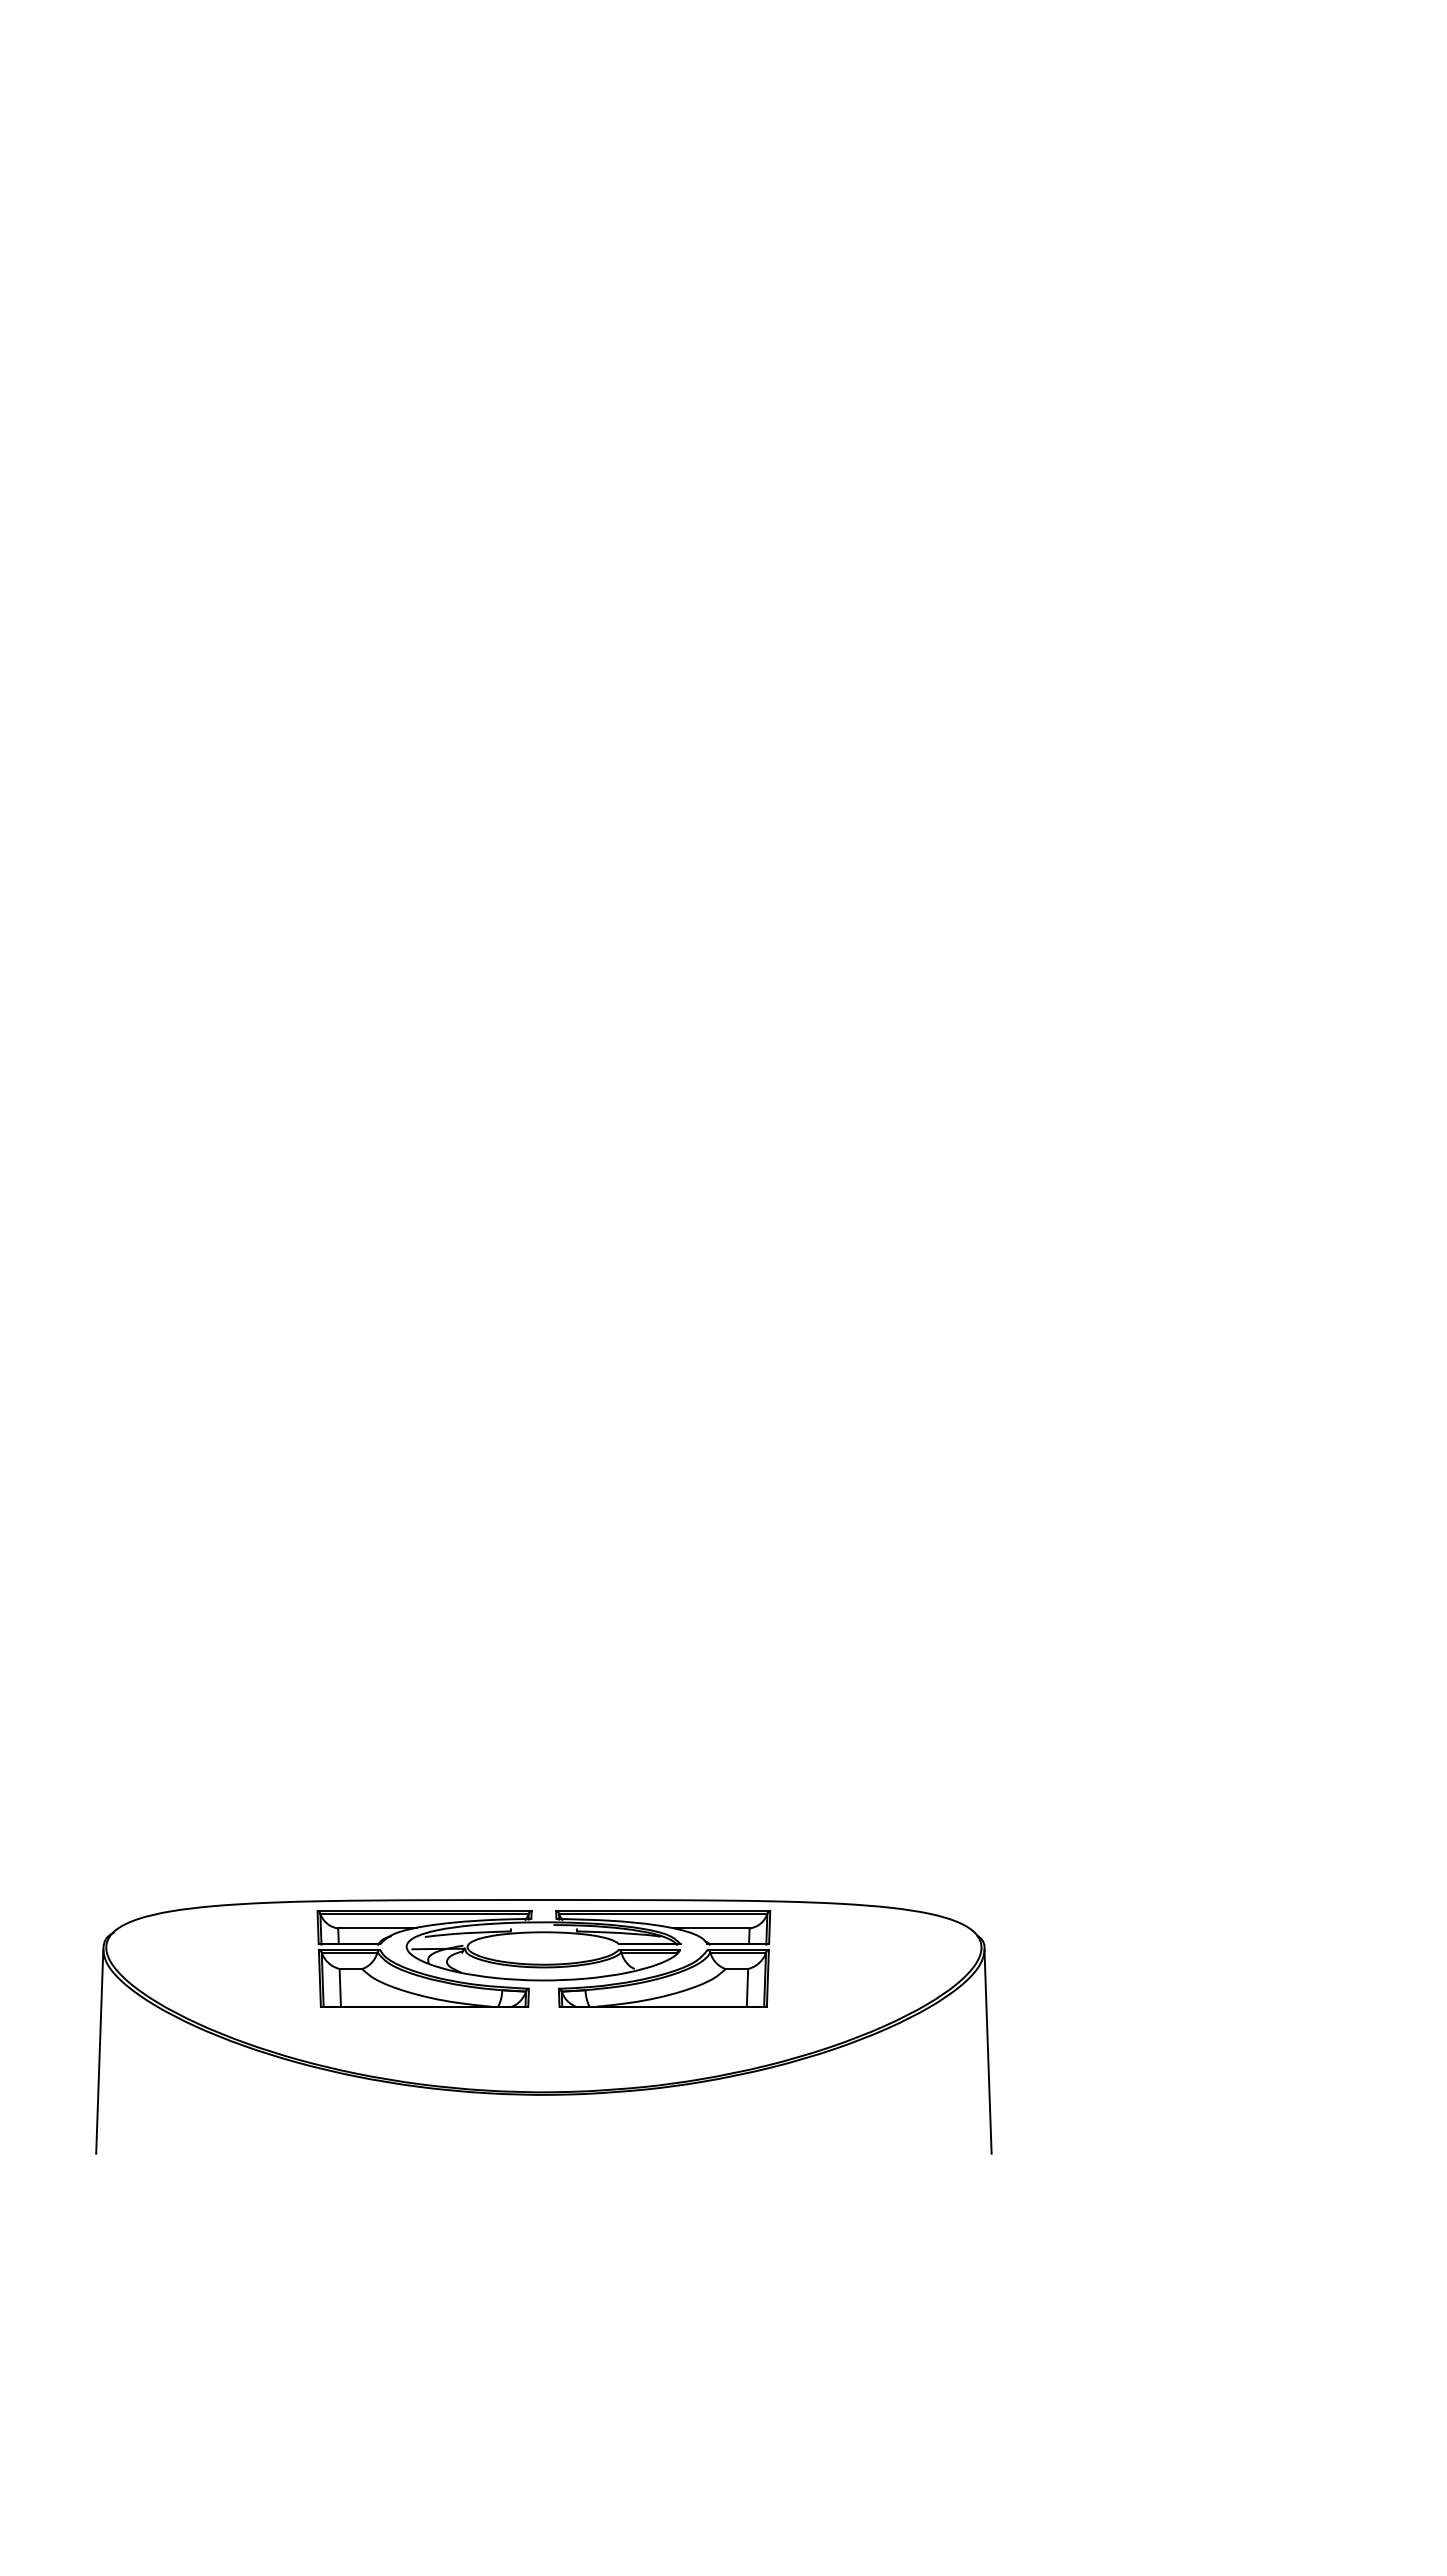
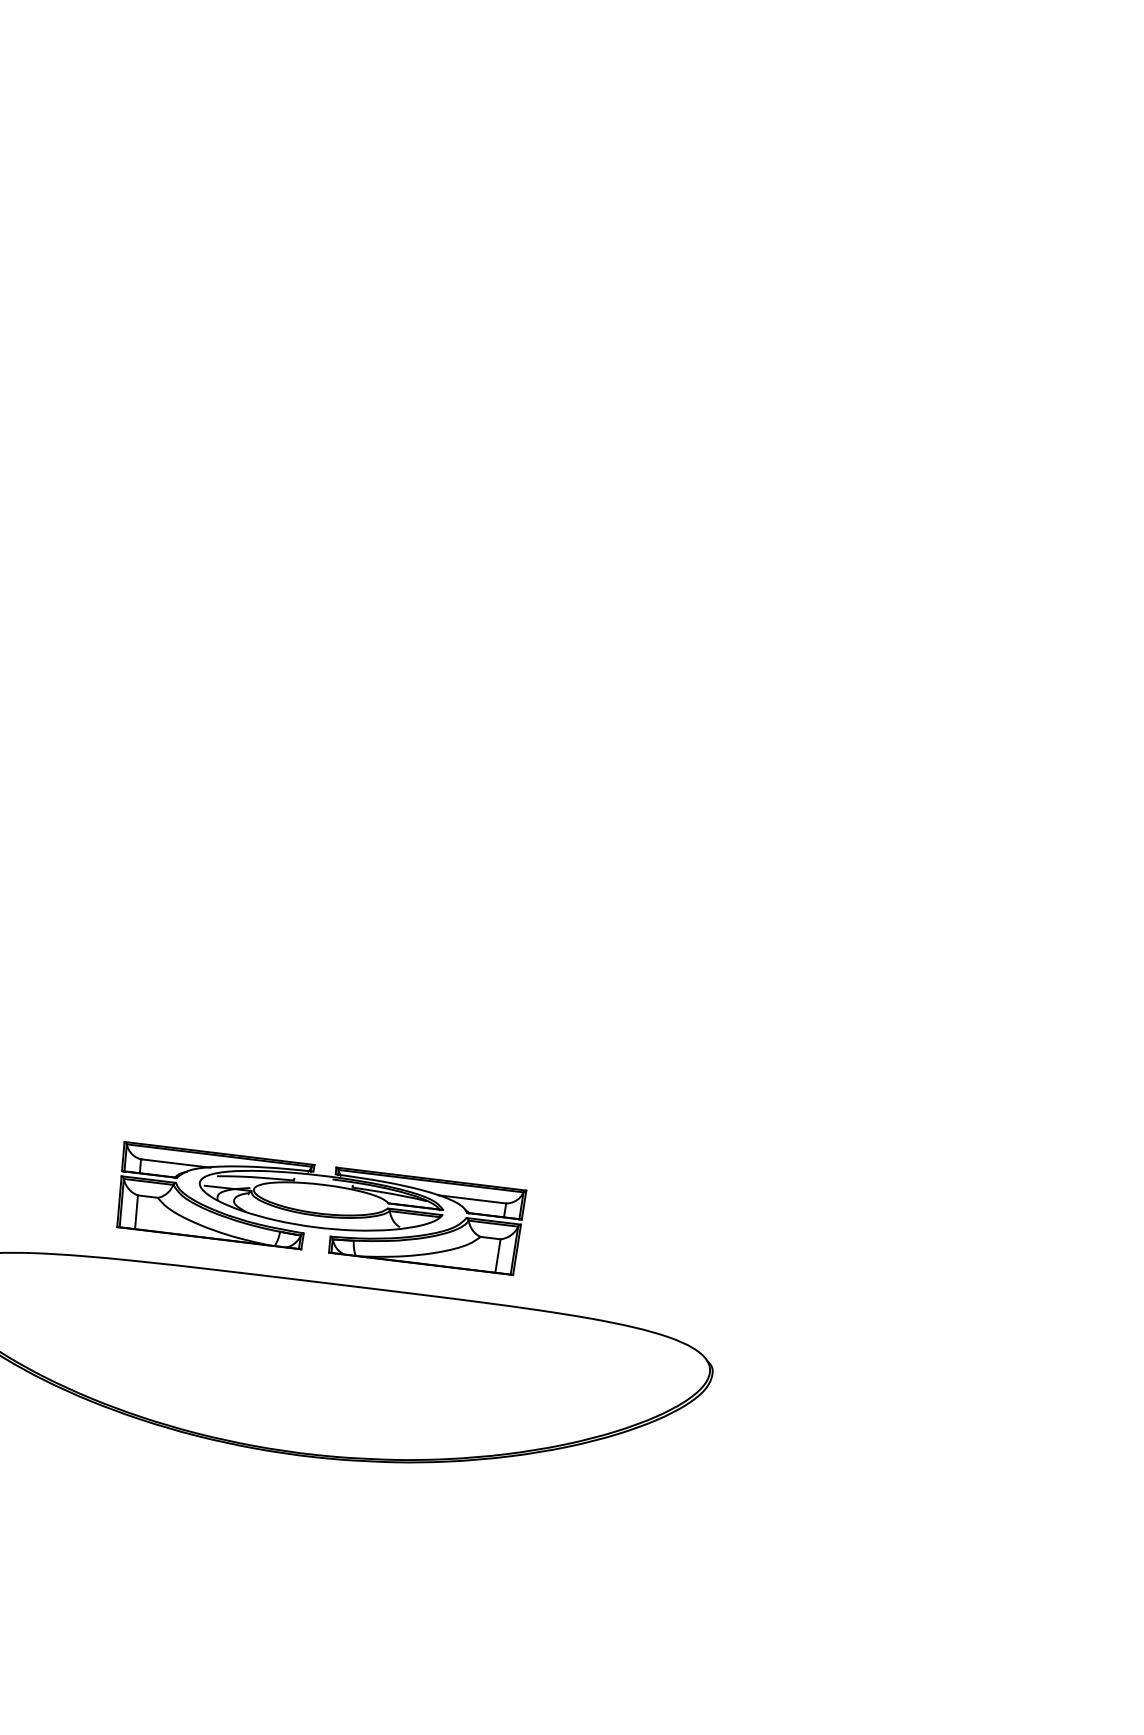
part: (543, 1958) -> (320, 1208), moved
line: (987, 2051) -> (704, 1465), removed

